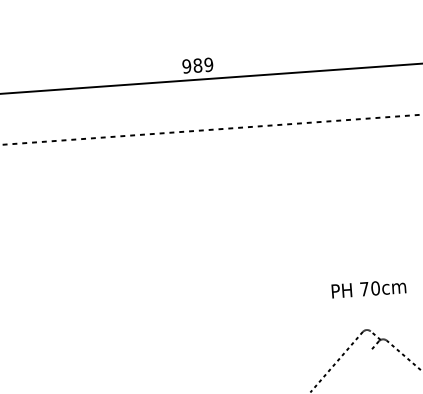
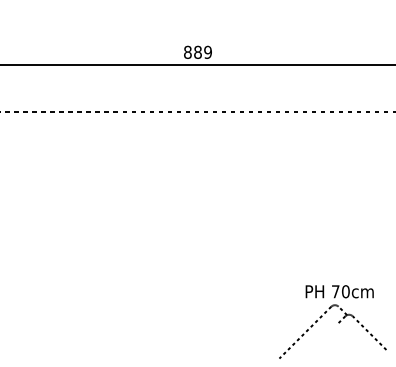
text: (186, 66) -> (187, 52), 989 -> 889
text: (368, 288) -> (339, 291), moved

